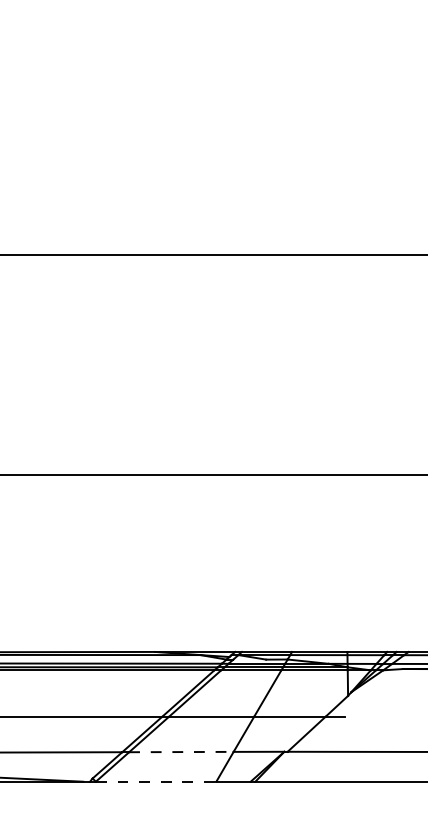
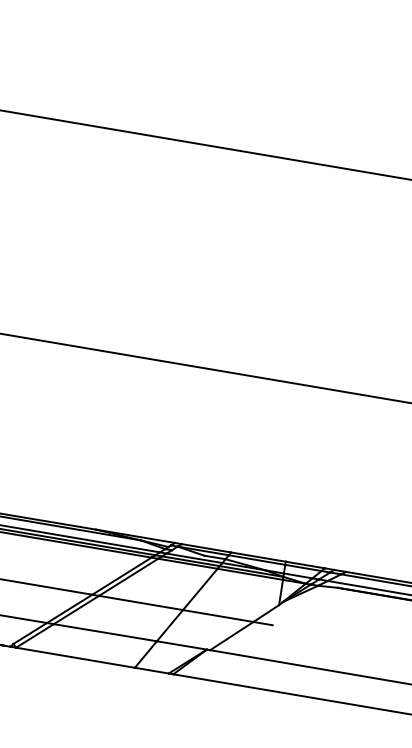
line: (181, 752) -> (105, 633), dashed -> solid
line: (156, 781) -> (75, 657), dashed -> solid

